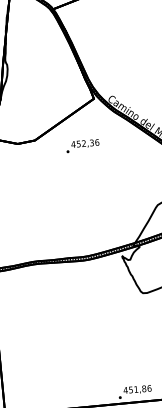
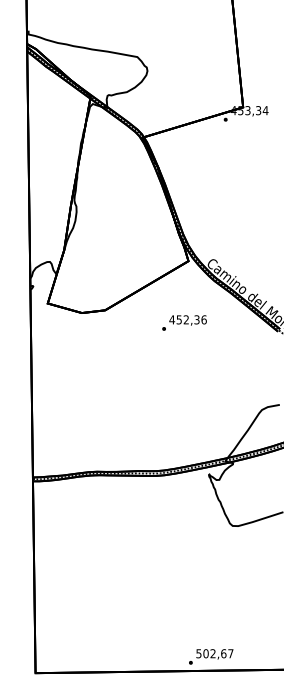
text: (82, 145) -> (184, 322), moved
text: (137, 389) -> (214, 653), 451,86 -> 502,67

